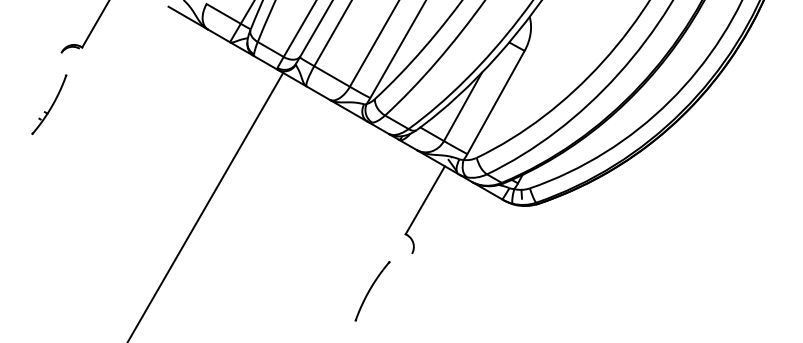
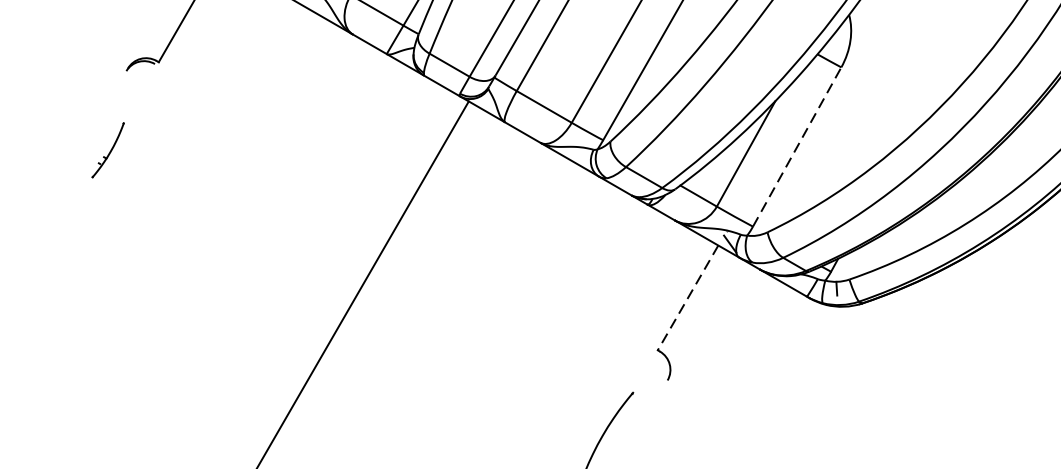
line: (496, 102) -> (797, 147), solid -> dashed
part: (49, 104) -> (108, 150), size x0.6
line: (425, 200) -> (688, 298), solid -> dashed

